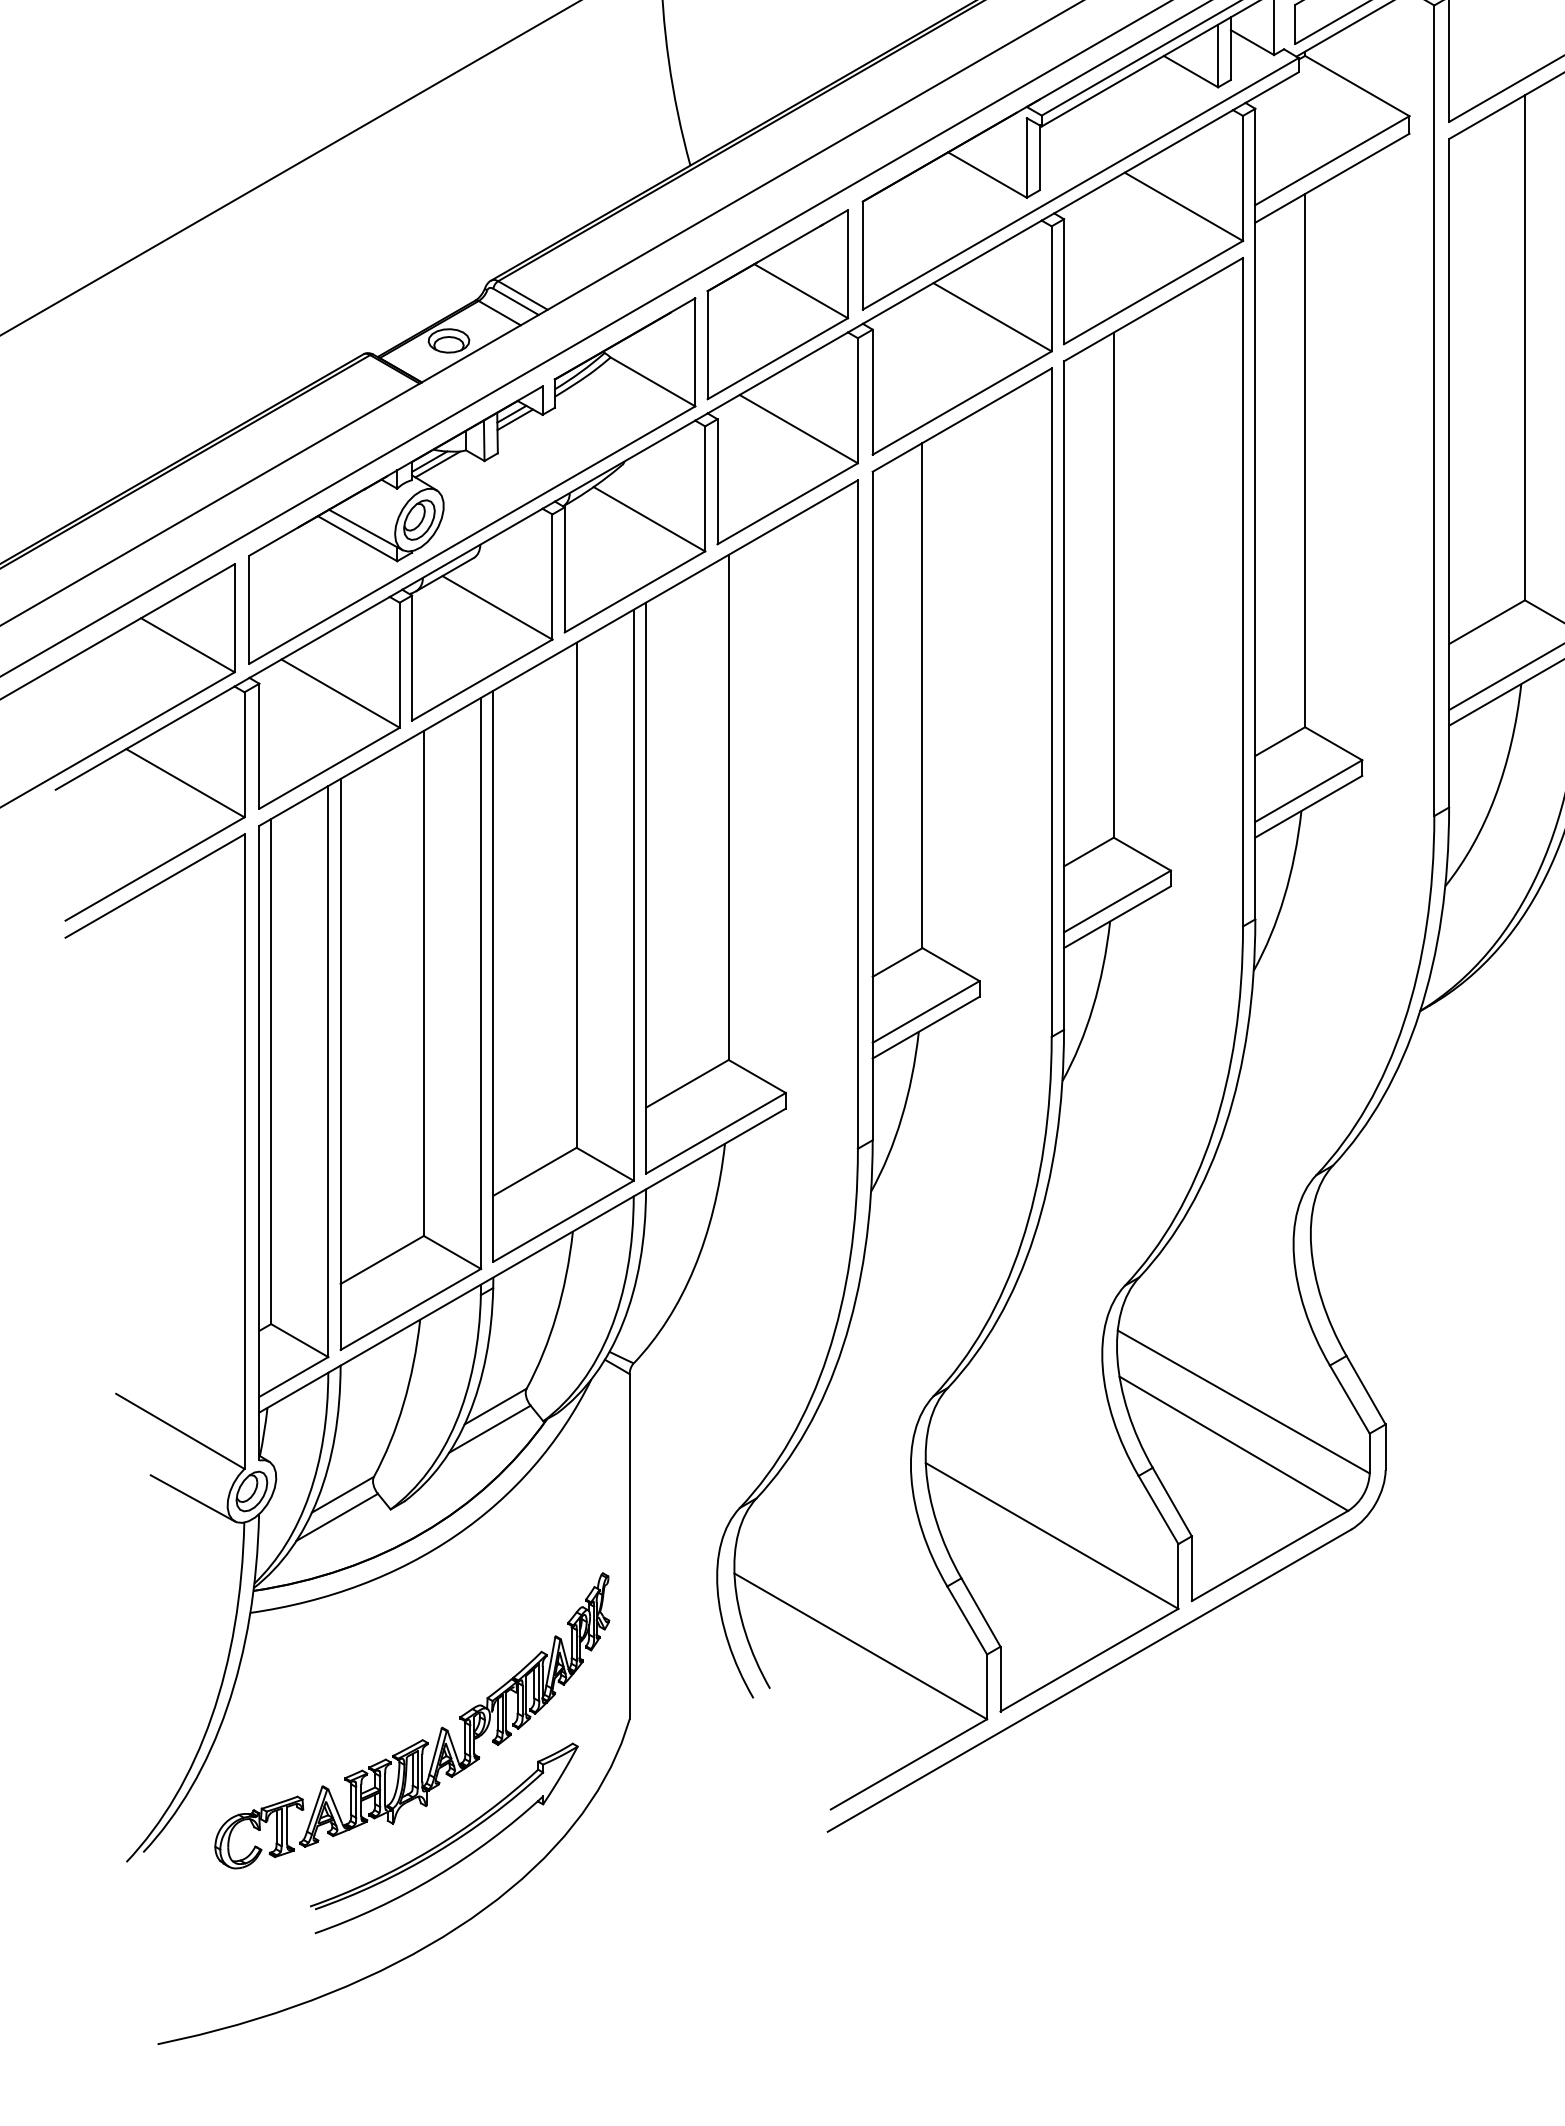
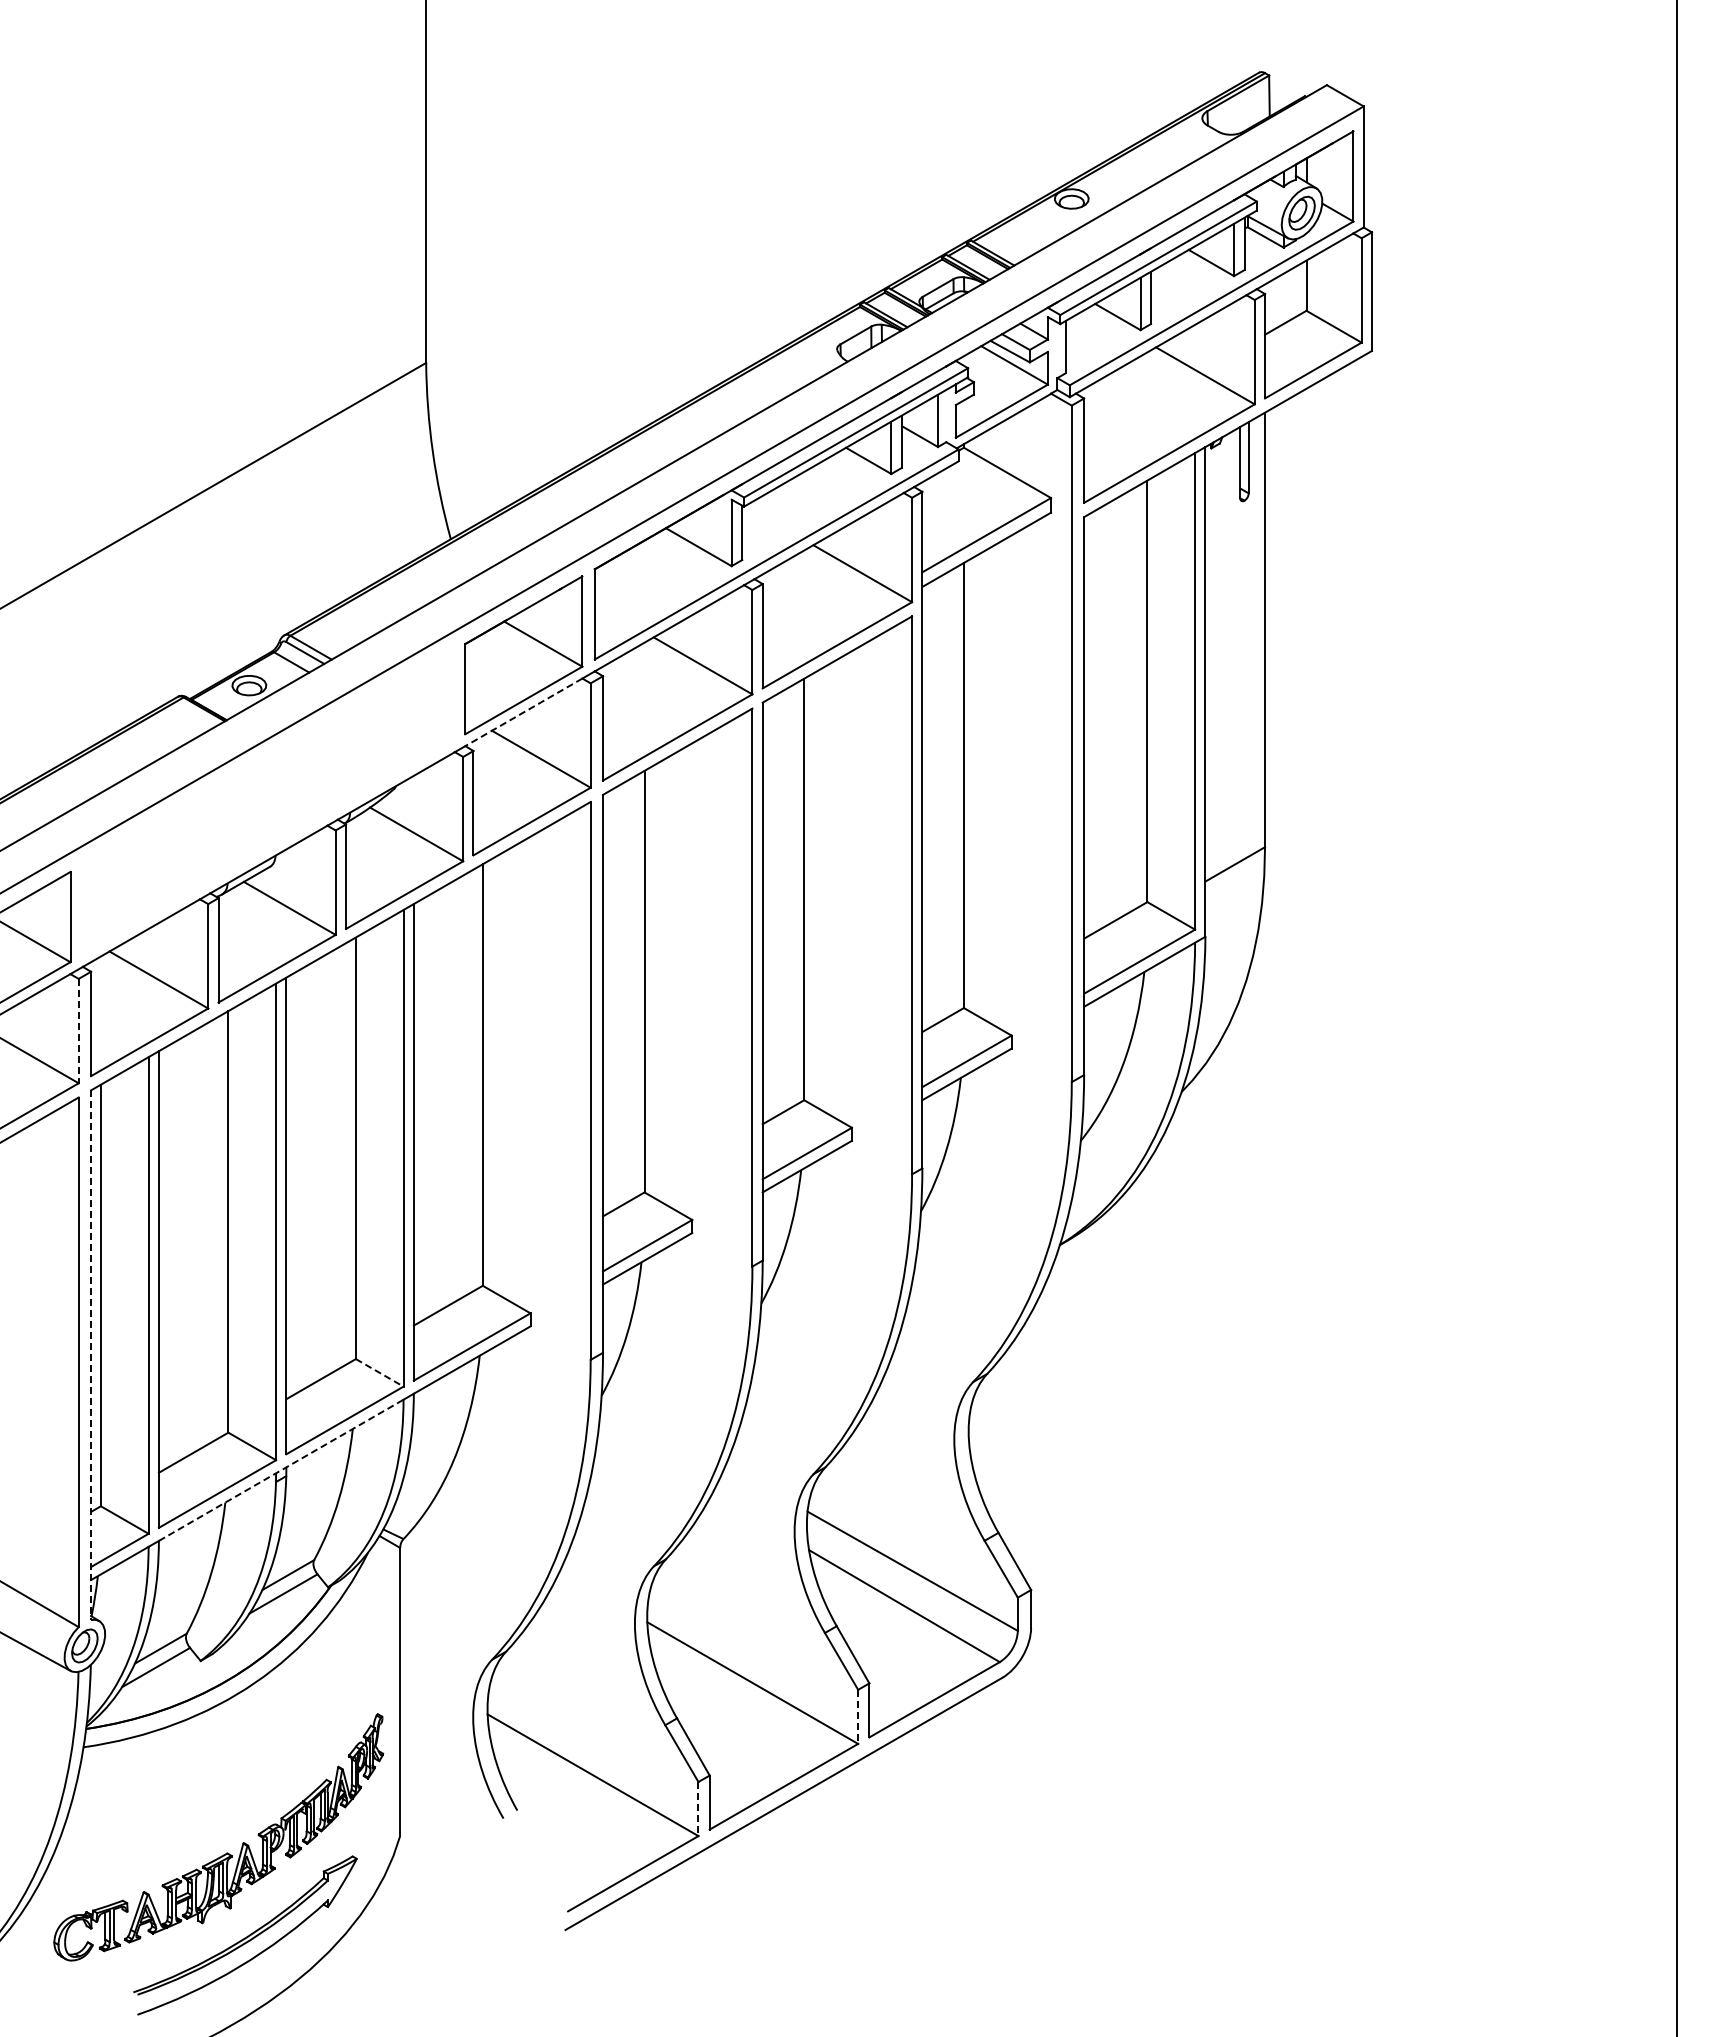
line: (777, 373) -> (523, 712), solid -> dashed
part: (471, 480) -> (268, 802), removed
line: (244, 755) -> (78, 1031), solid -> dashed
line: (259, 1143) -> (91, 1355), solid -> dashed
line: (604, 1163) -> (379, 1372), solid -> dashed
line: (487, 1281) -> (281, 1470), solid -> dashed
line: (1178, 1577) -> (858, 1717), solid -> dashed
line: (987, 1687) -> (698, 1809), solid -> dashed

